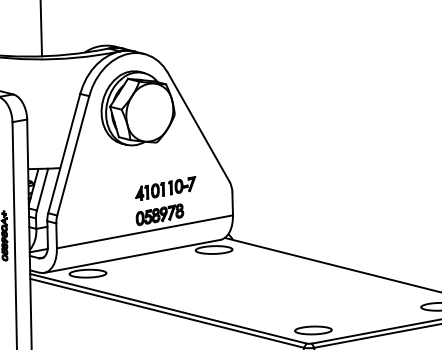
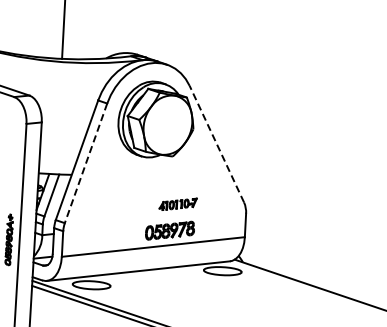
line: (198, 127) -> (216, 144), solid -> dashed
line: (73, 155) -> (86, 163), solid -> dashed
part: (165, 188) -> (177, 204), size x0.6

